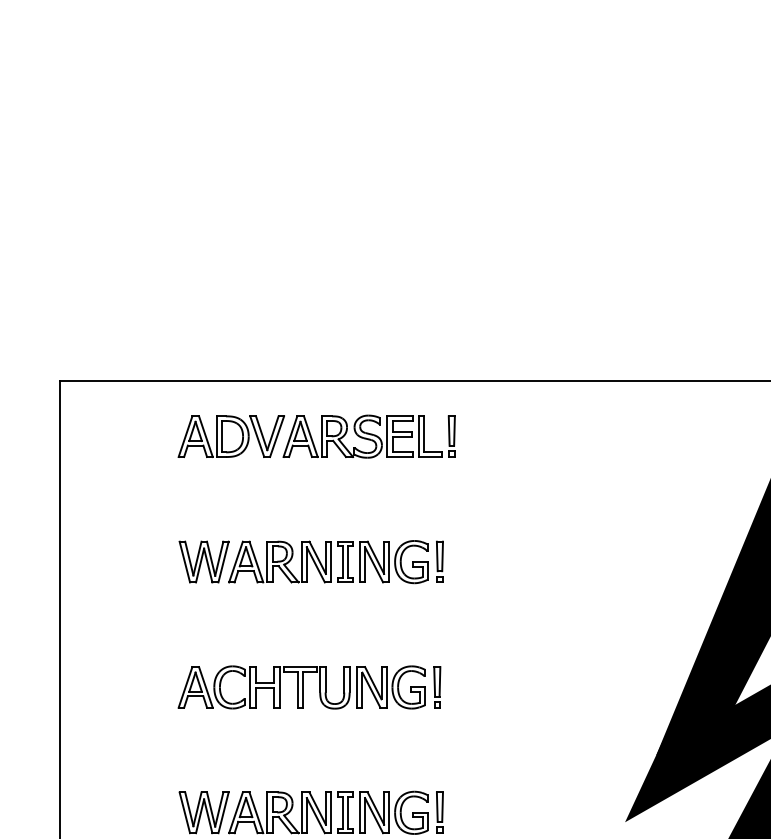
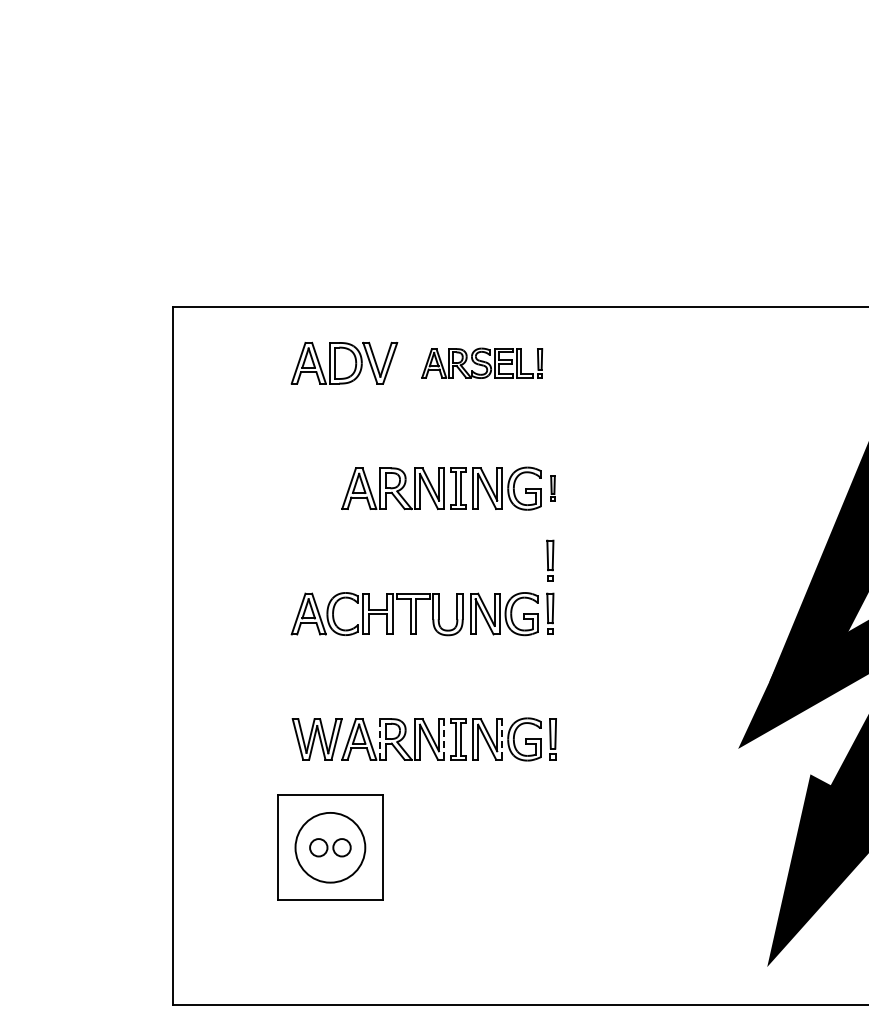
part: (368, 436) -> (481, 363), size x0.7
part: (203, 561) -> (316, 488), removed
part: (439, 561) -> (552, 488), size x0.6
part: (437, 633) -> (550, 560), added
line: (267, 811) -> (380, 738), solid -> dashed
line: (331, 812) -> (444, 739), solid -> dashed
line: (389, 812) -> (502, 739), solid -> dashed

